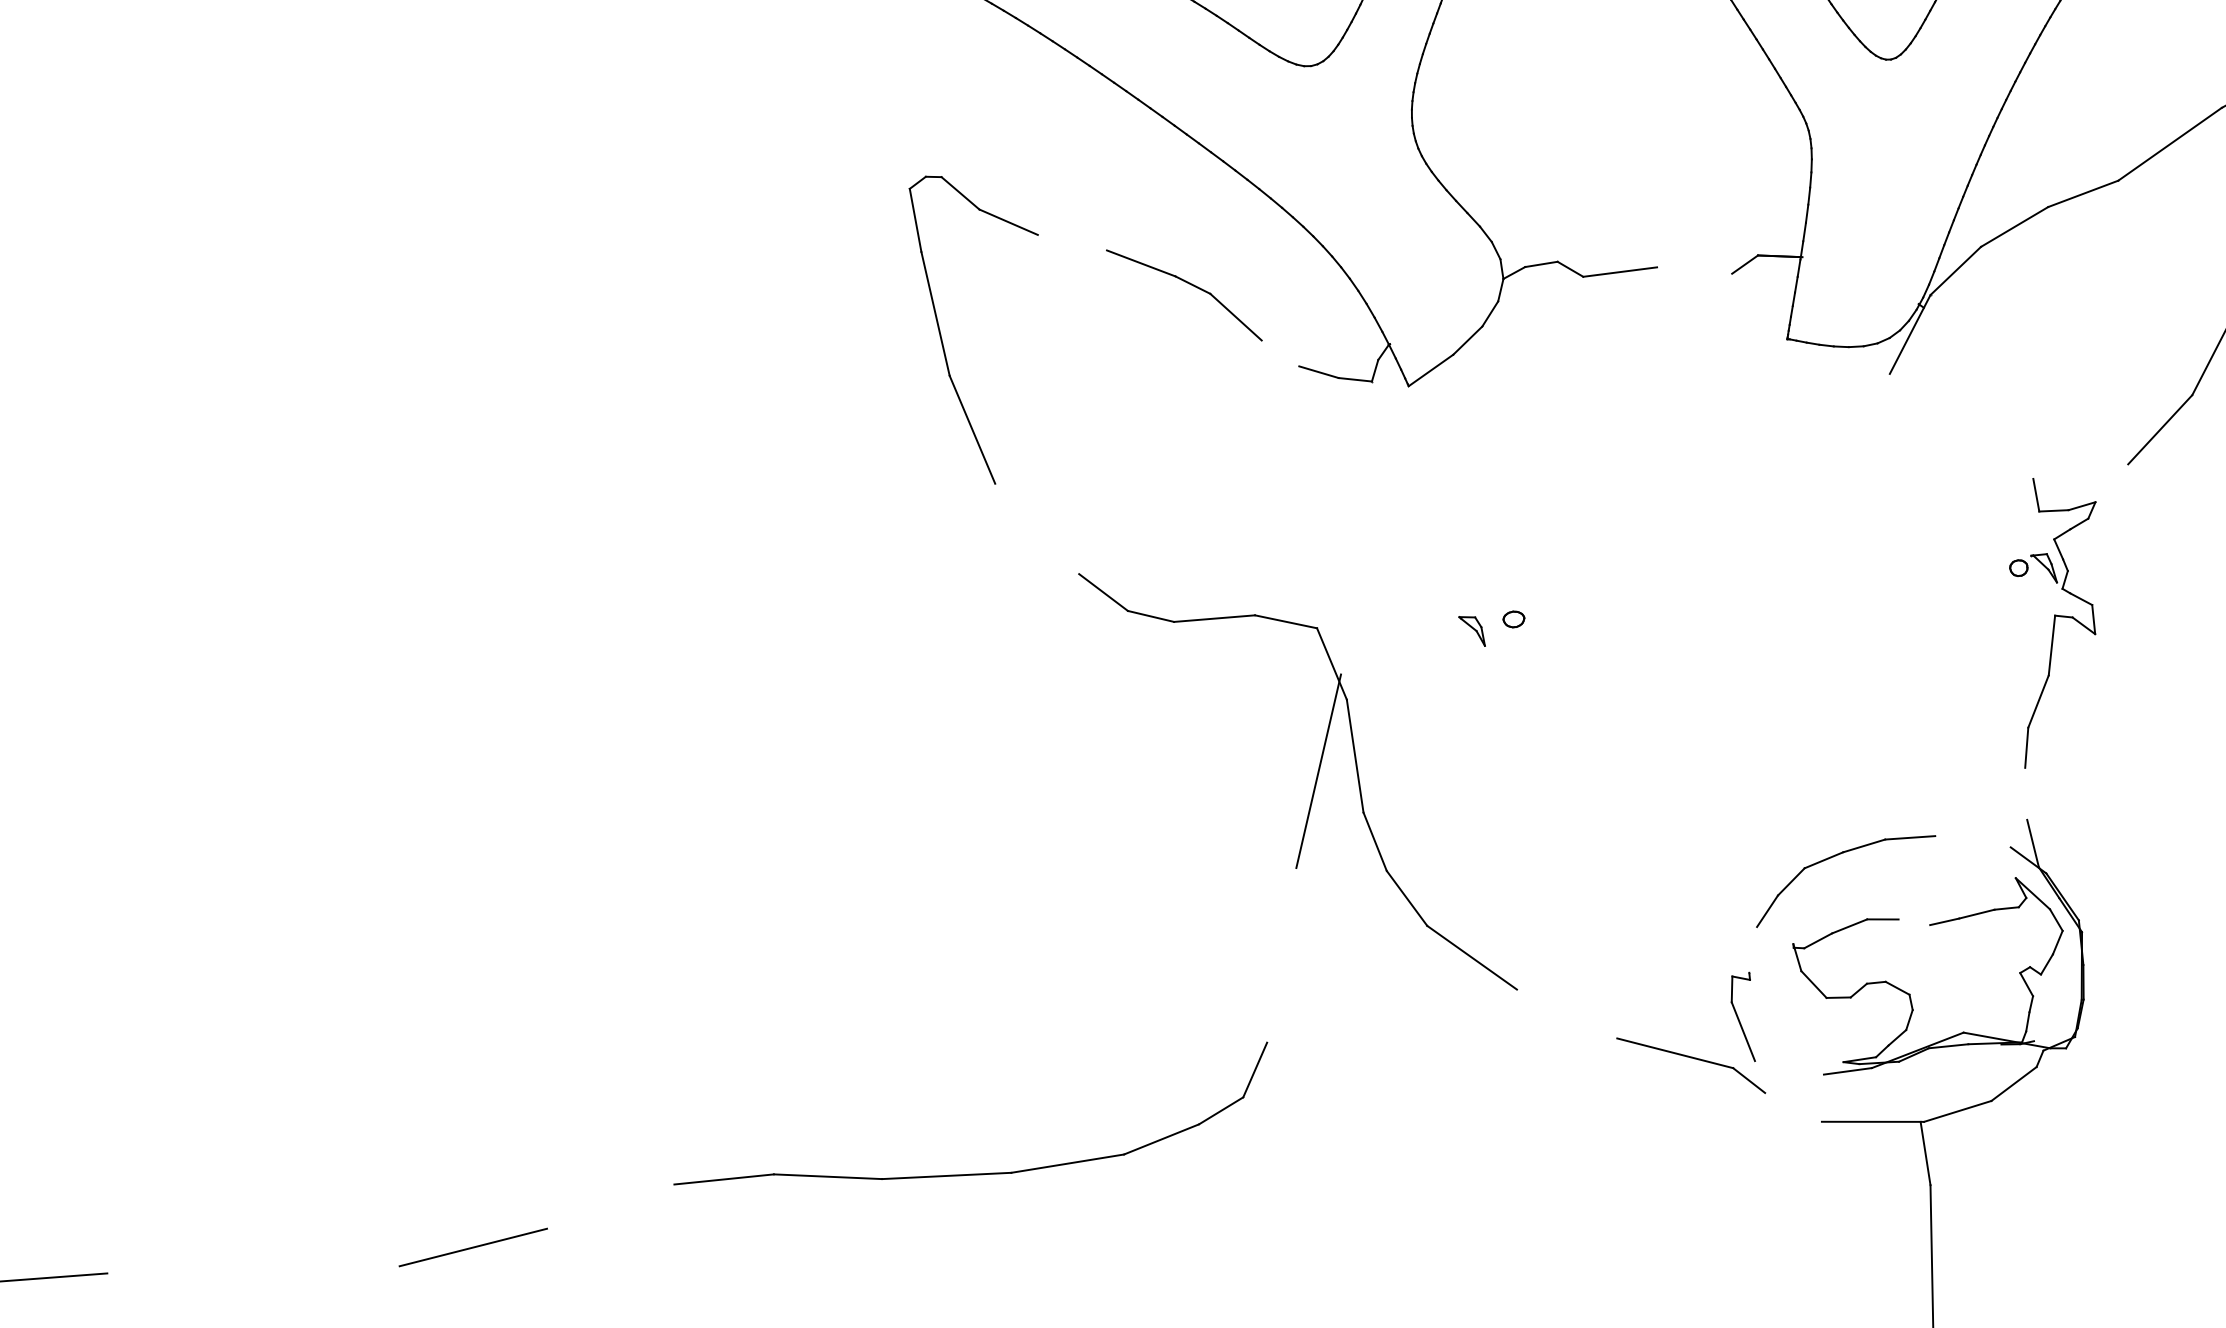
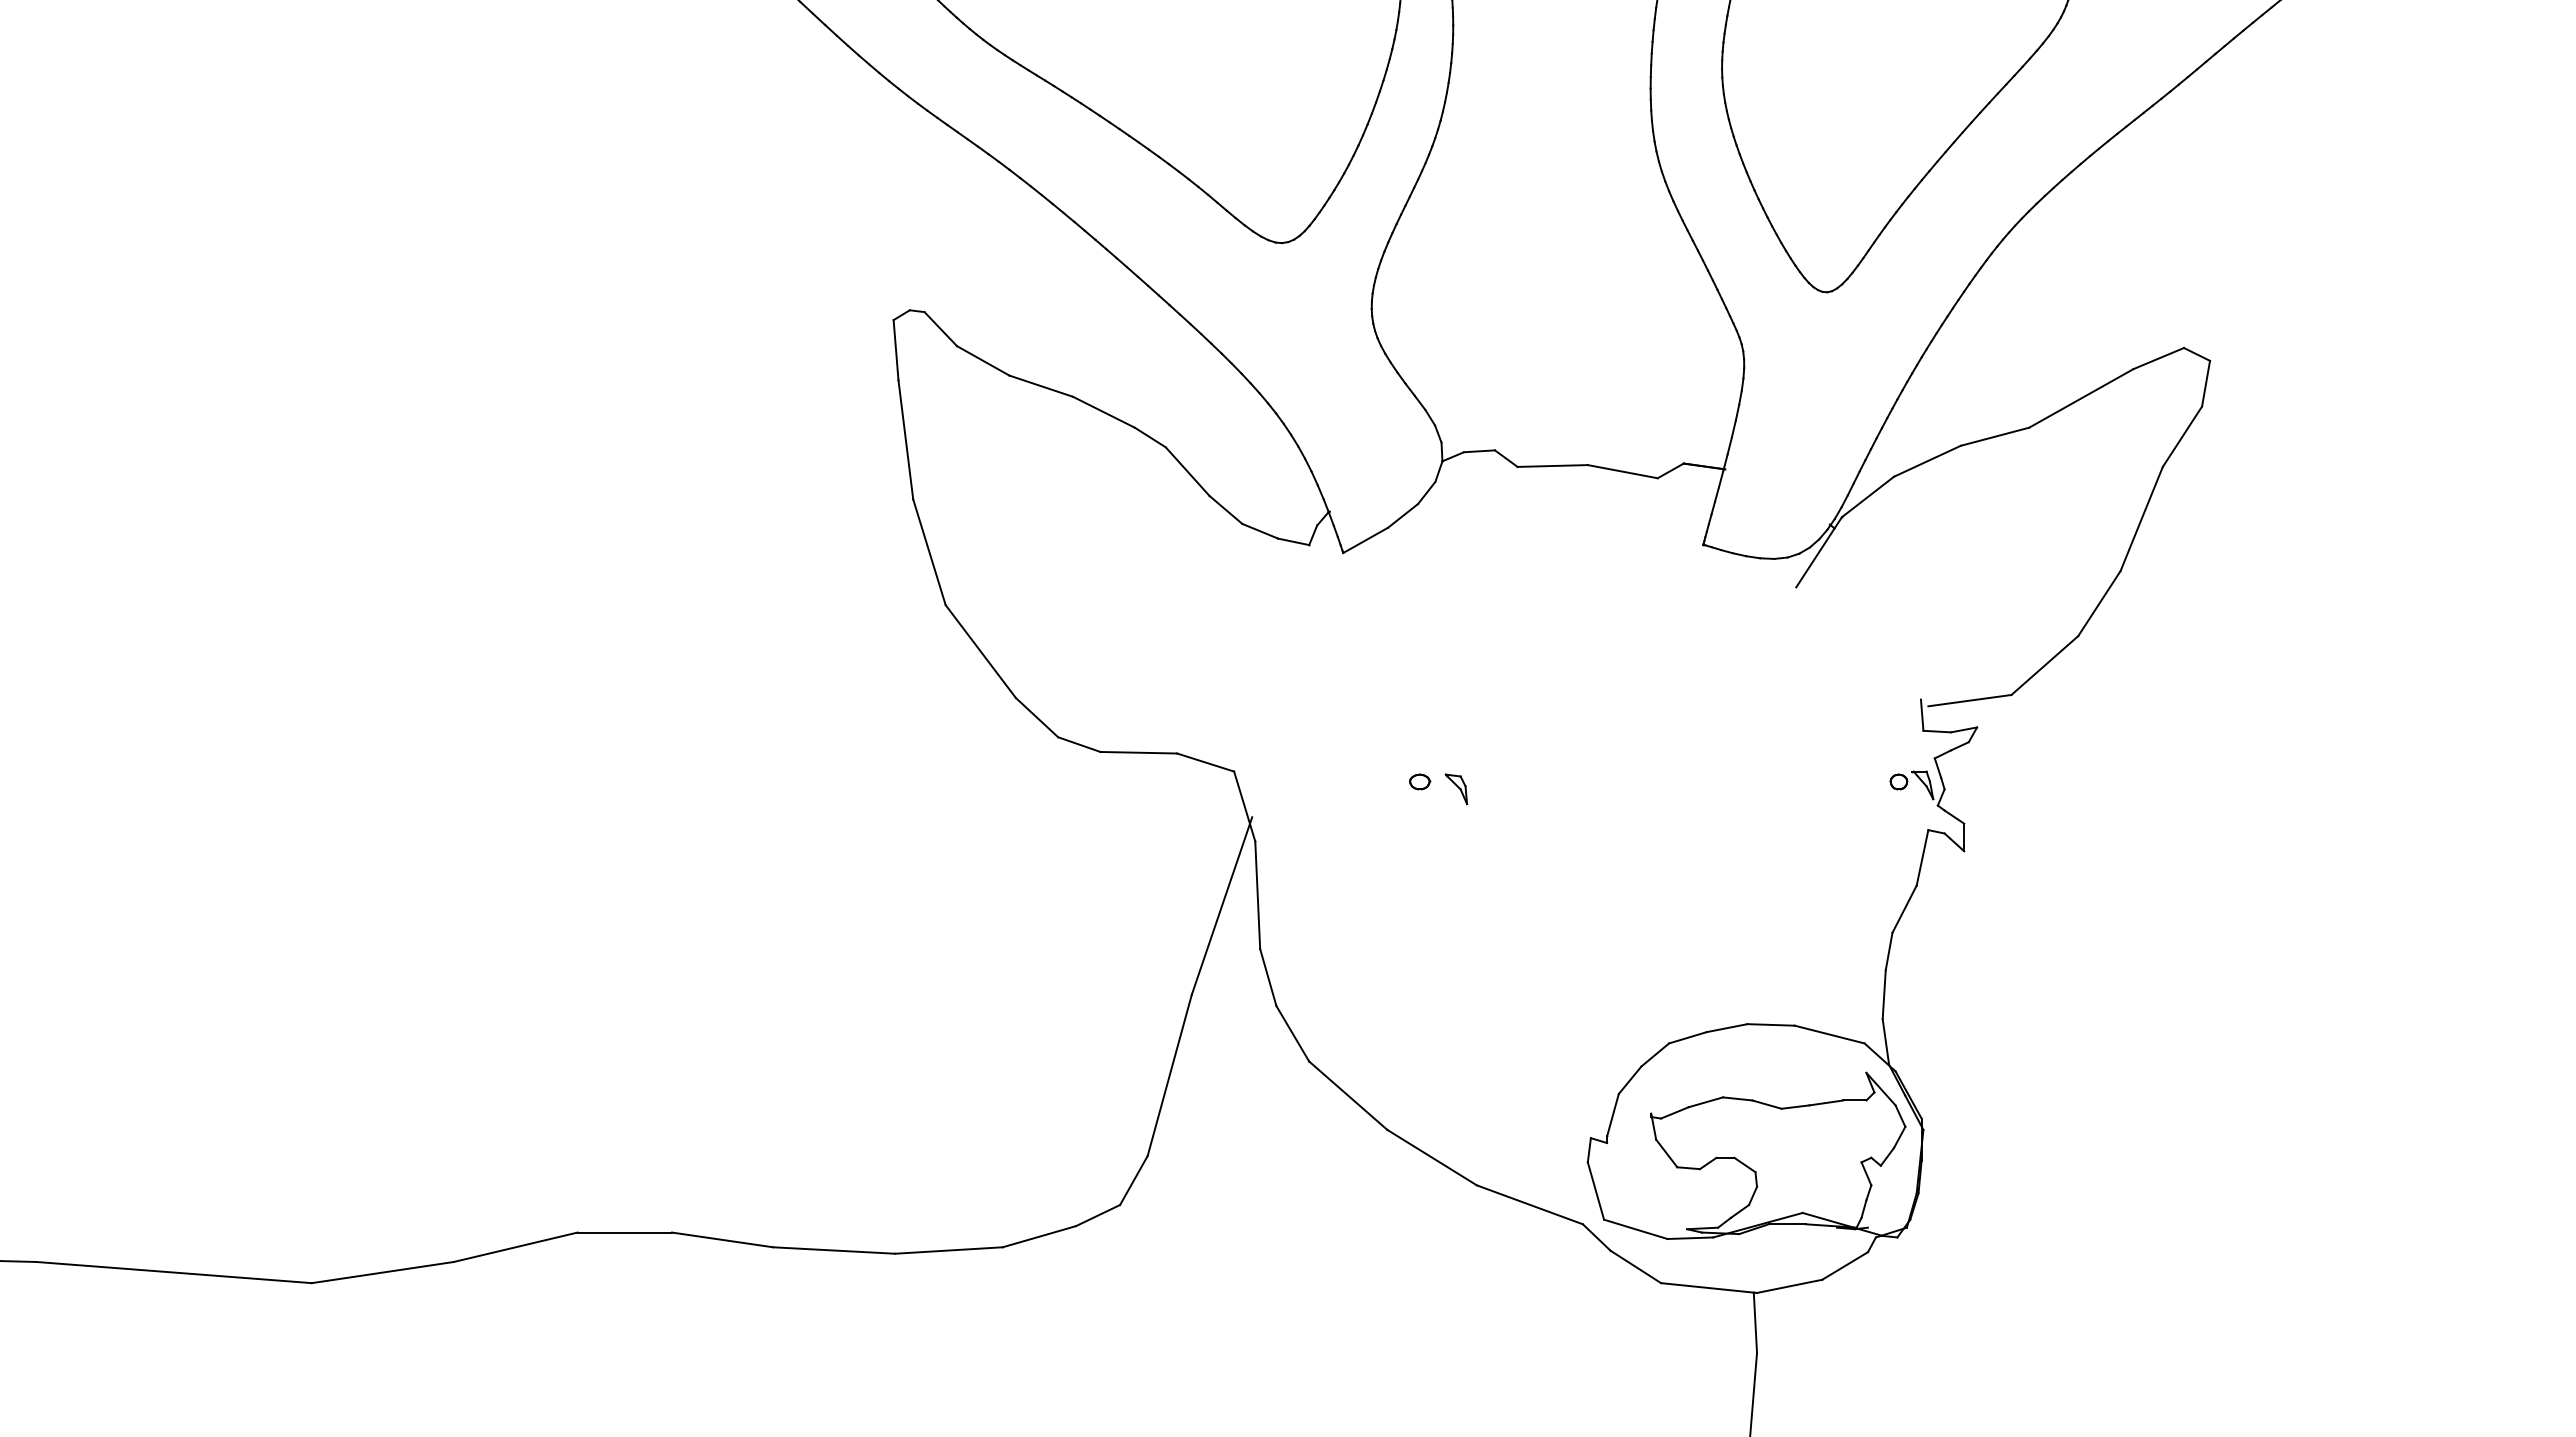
line: (1071, 242) -> (1040, 385), added
line: (1694, 270) -> (1622, 471), added
line: (1279, 352) -> (1225, 509), added
line: (2084, 474) -> (1969, 700), added
line: (1036, 528) -> (980, 651), added
part: (1472, 631) -> (1456, 789), moved
line: (2025, 793) -> (1883, 994), added
line: (1972, 841) -> (1829, 1034), added
line: (1913, 922) -> (1766, 1104), added
line: (1752, 950) -> (1612, 1115), added
line: (1281, 954) -> (1169, 1074), added
line: (1566, 1013) -> (1431, 1157), added
line: (1789, 1067) -> (1635, 1229), added
line: (1793, 1106) -> (1635, 1266), added
line: (610, 1205) -> (515, 1246), added
line: (252, 1269) -> (173, 1272), added

